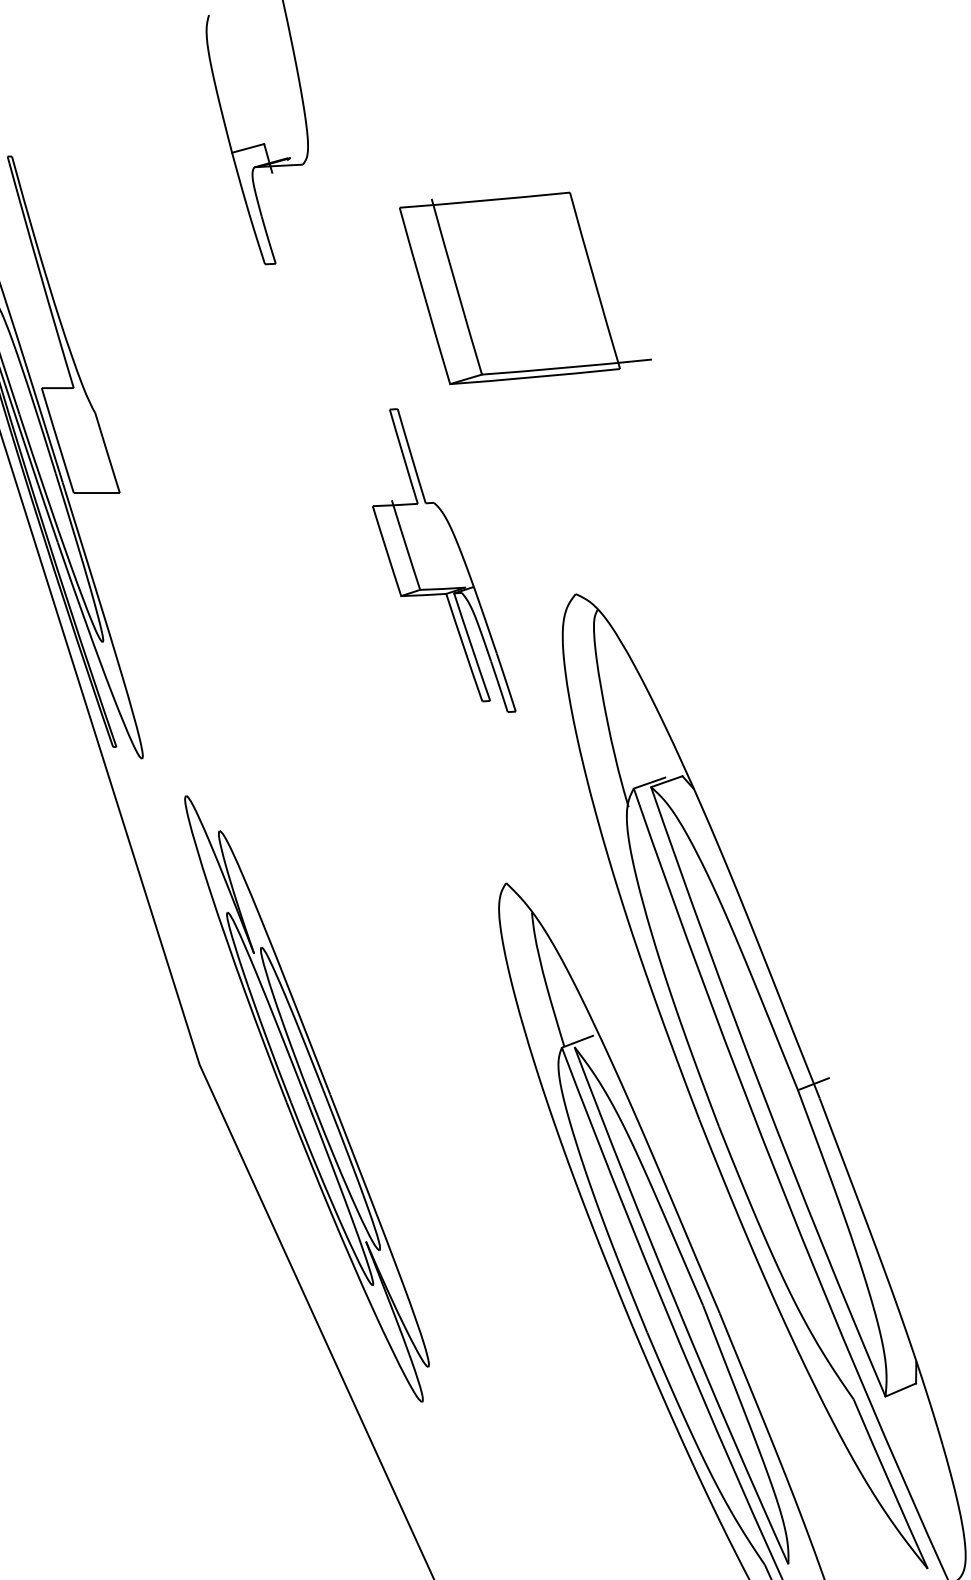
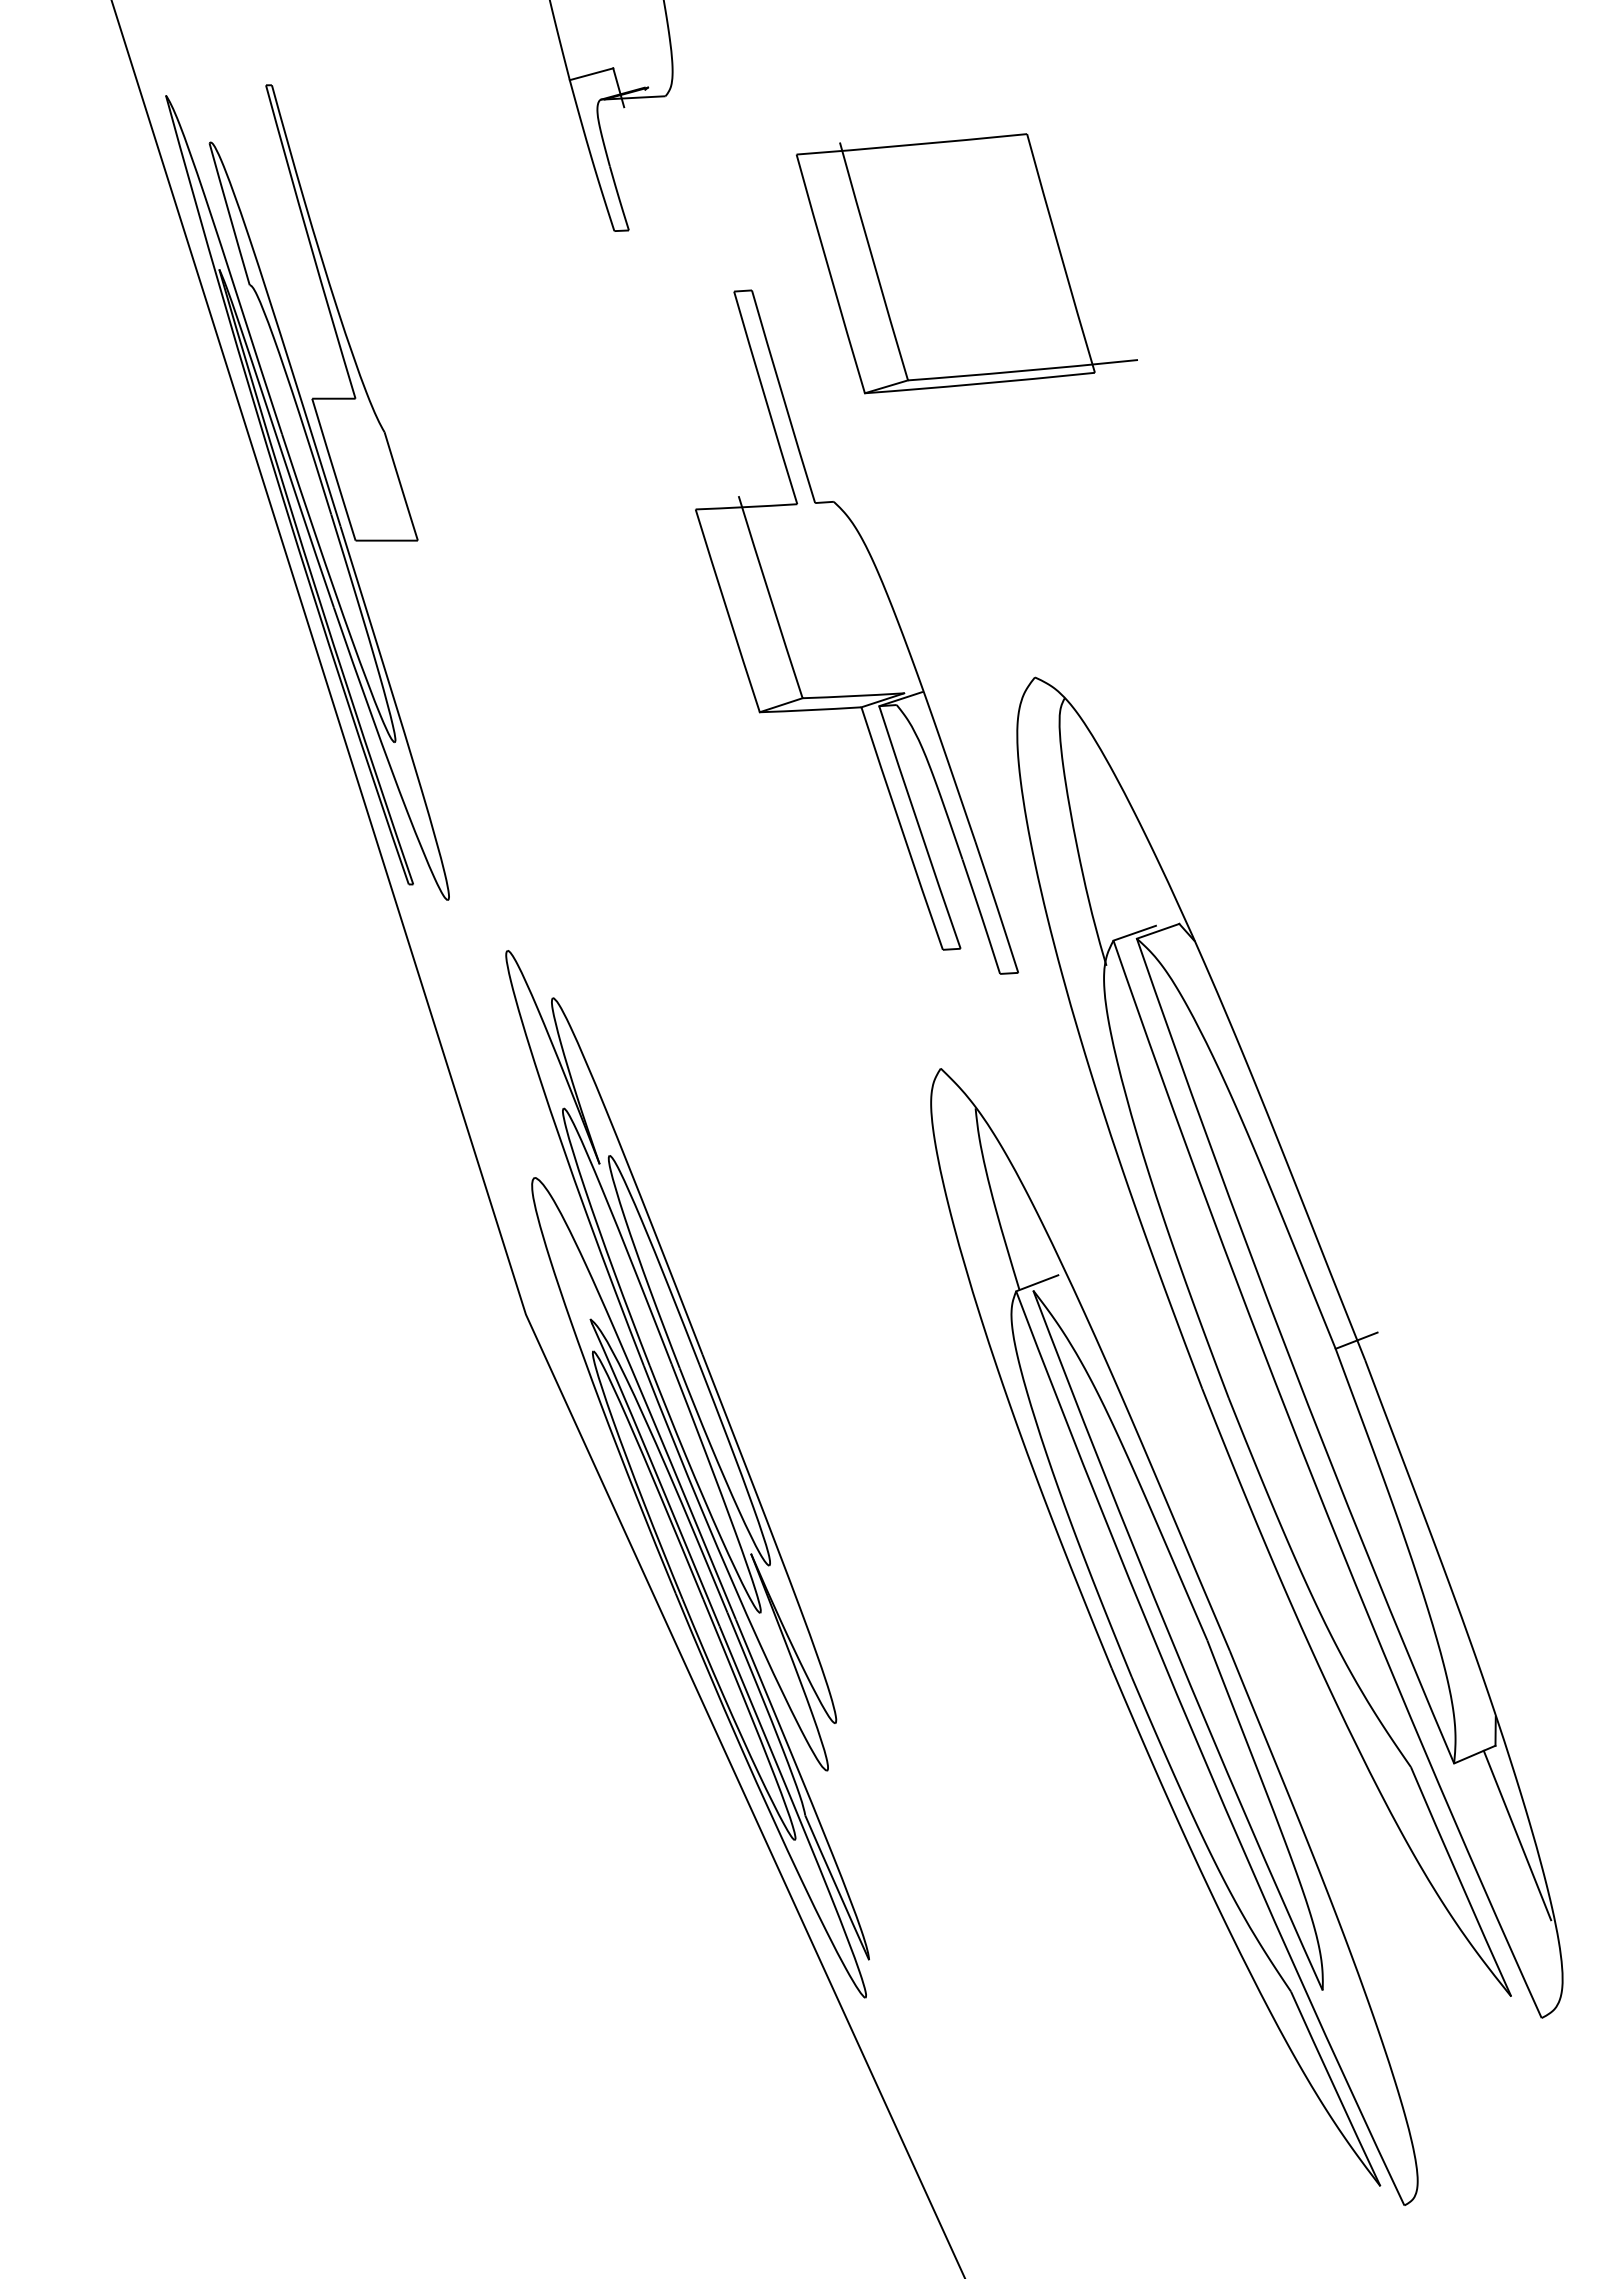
part: (443, 560) -> (856, 631), size x1.67
part: (328, 1266) -> (700, 1587), added
line: (932, 1449) -> (1517, 1835), added

